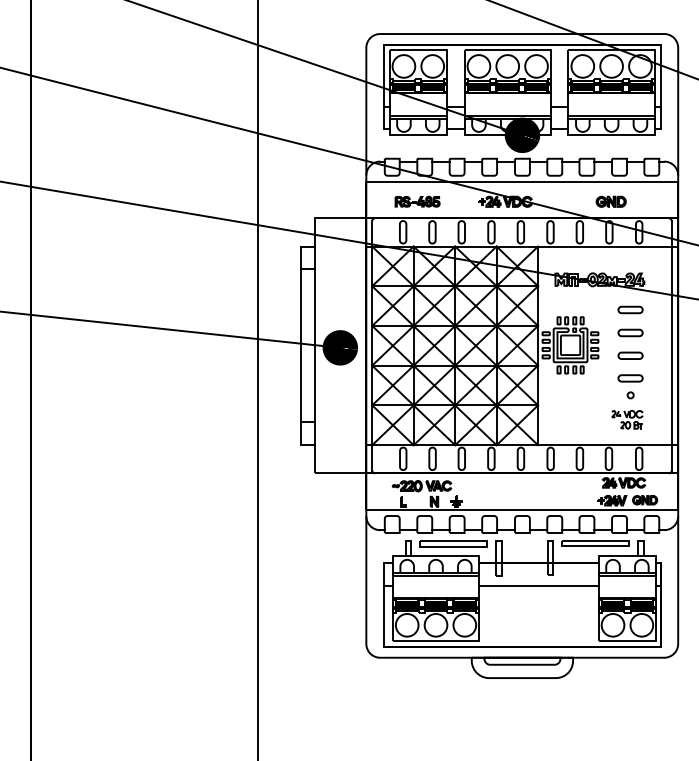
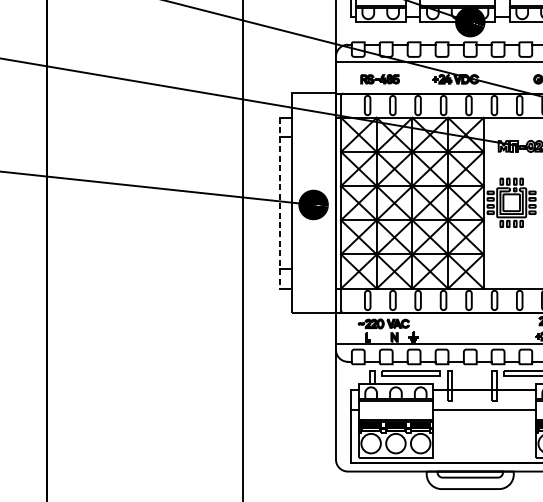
line: (301, 346) -> (280, 203), solid -> dashed

